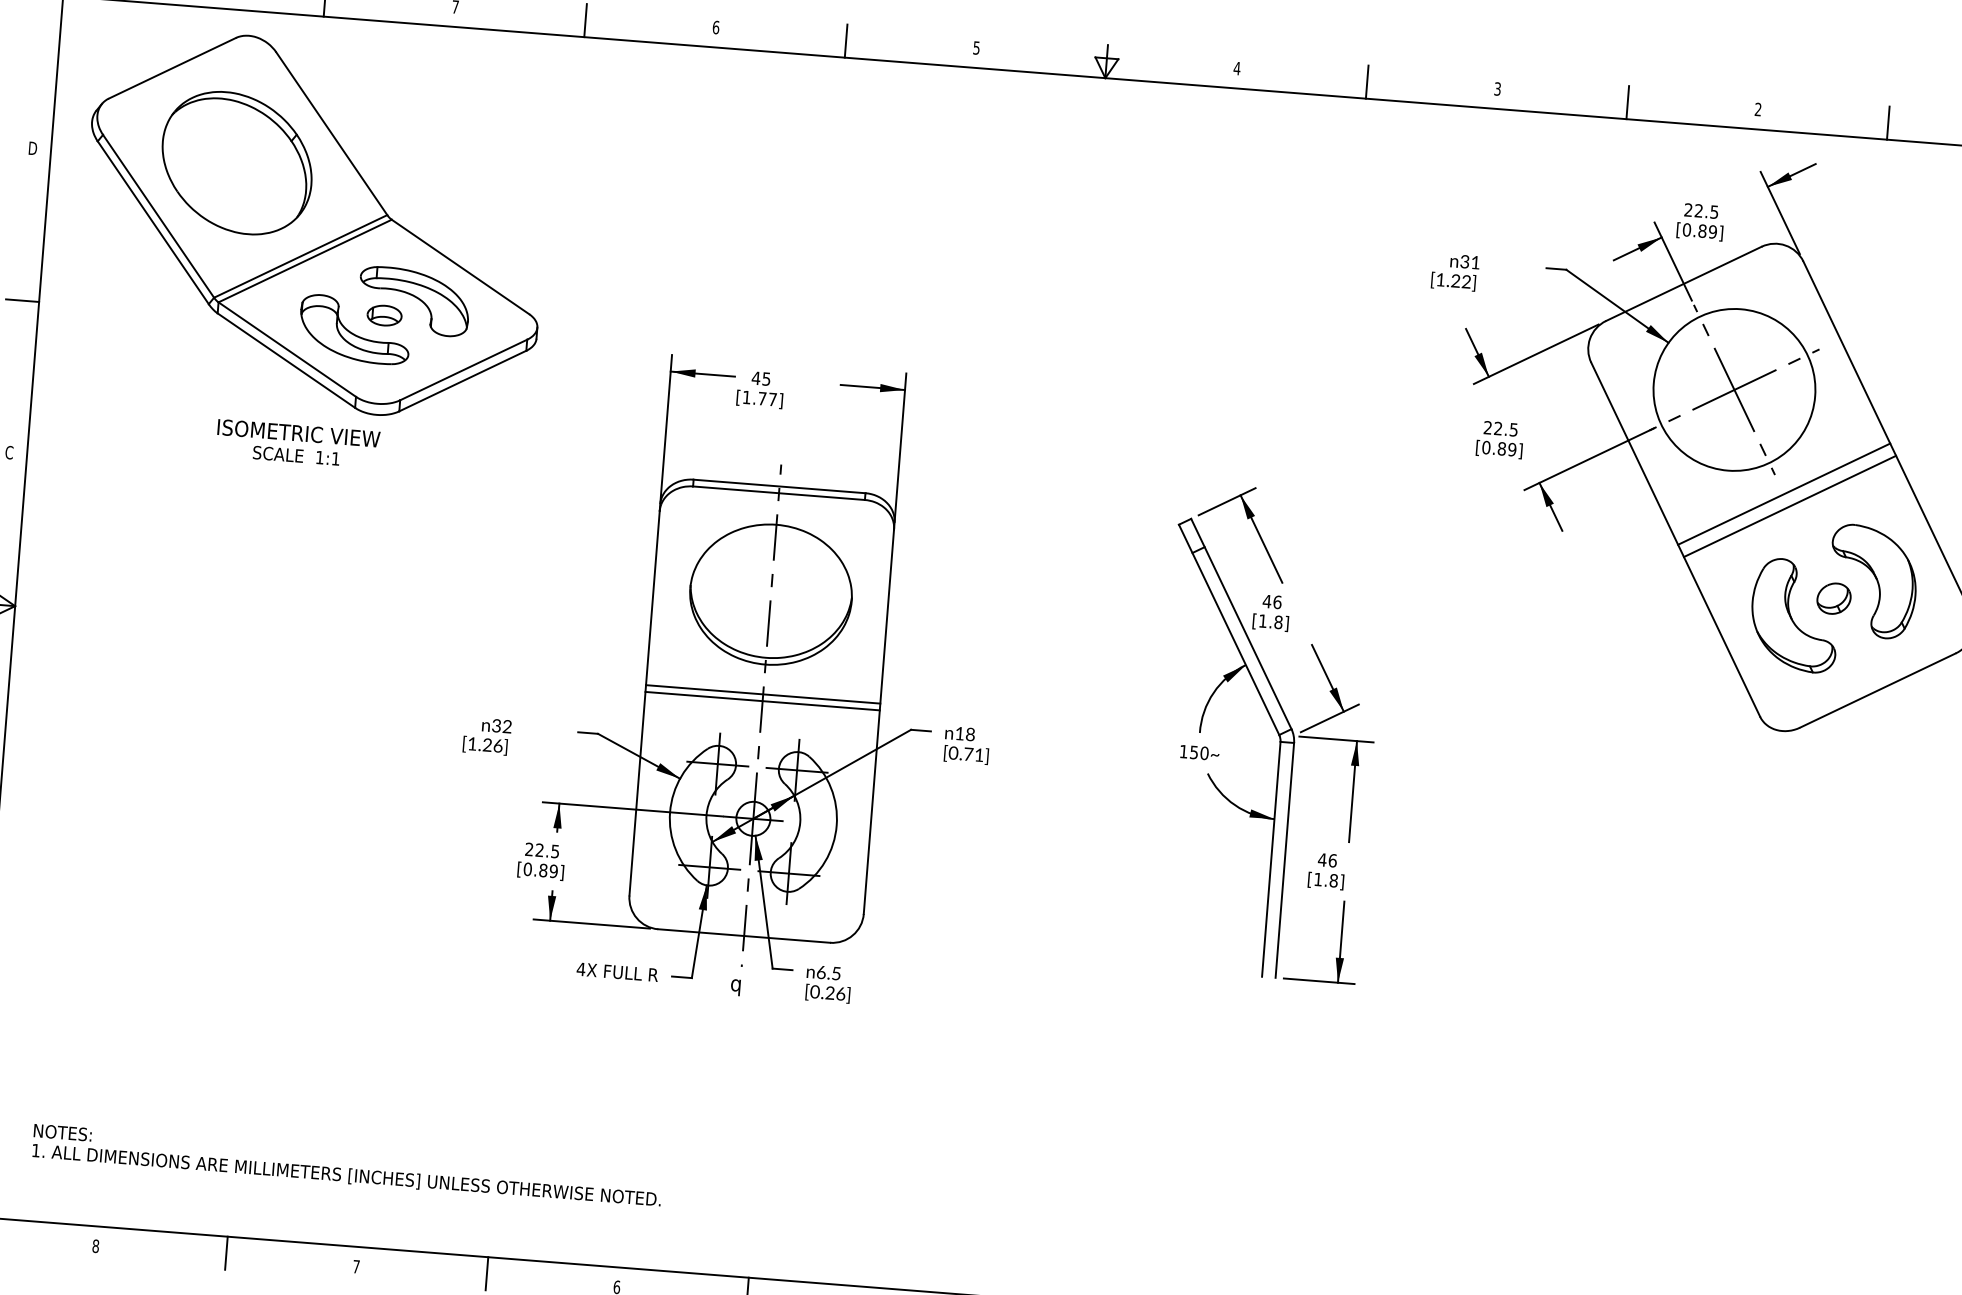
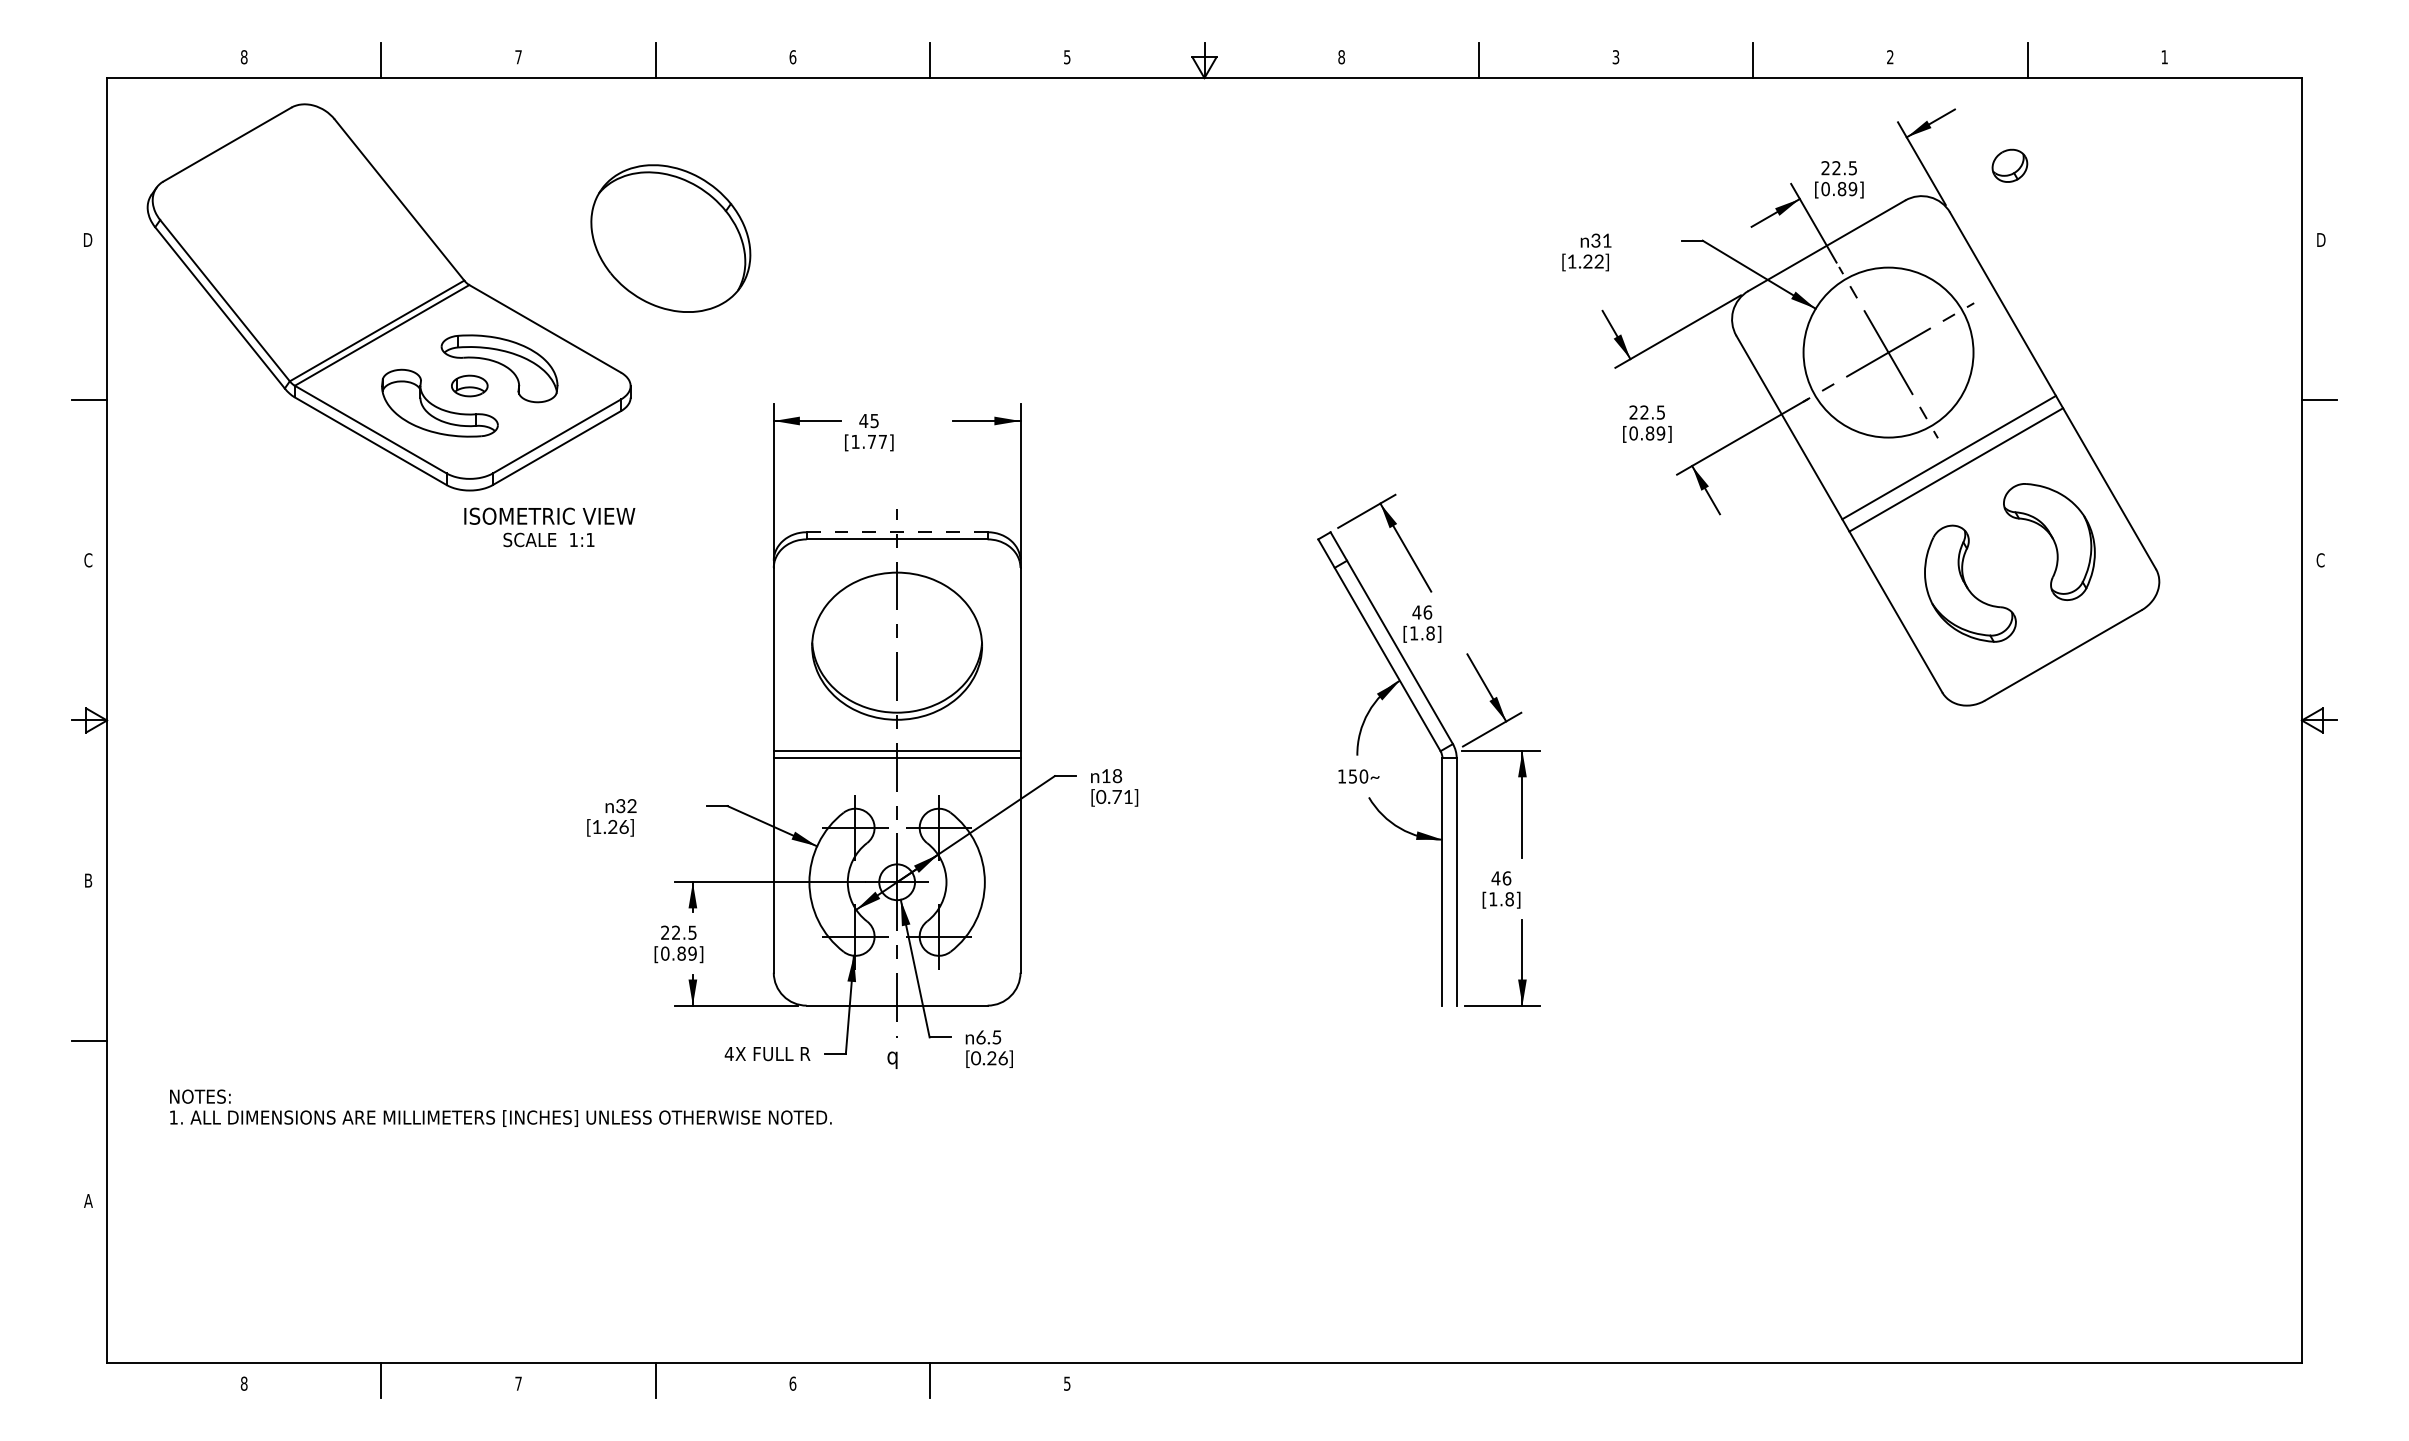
text: (1237, 68) -> (1341, 57), 4 -> 8
part: (236, 163) -> (670, 238), moved
text: (297, 443) -> (549, 527), moved
line: (779, 486) -> (897, 532), solid -> dashed
part: (1833, 598) -> (2009, 165), moved
text: (347, 1165) -> (500, 1107), moved

